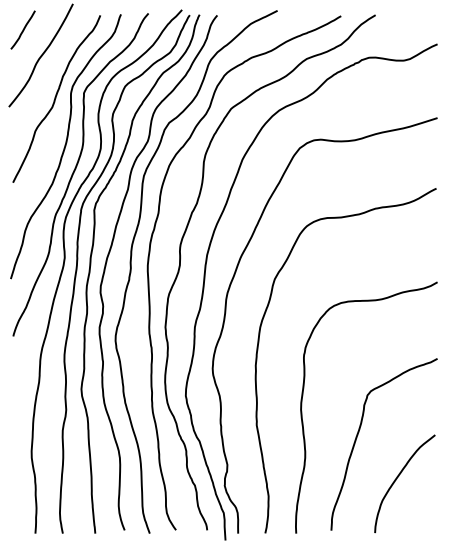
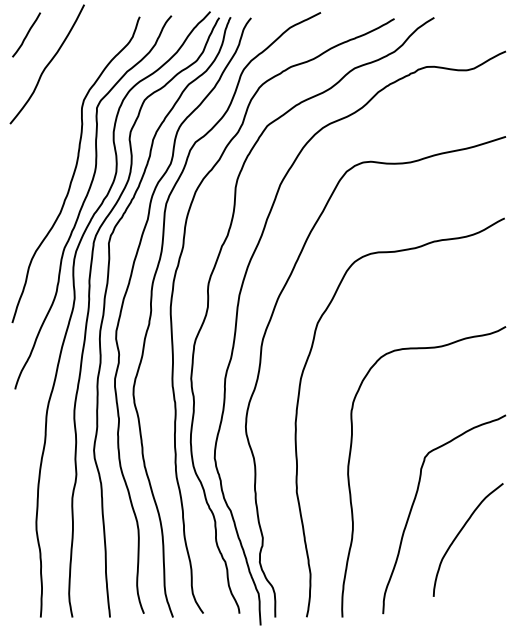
curve: (55, 98) -> (64, 114), removed
curve: (397, 479) -> (459, 534), moved

